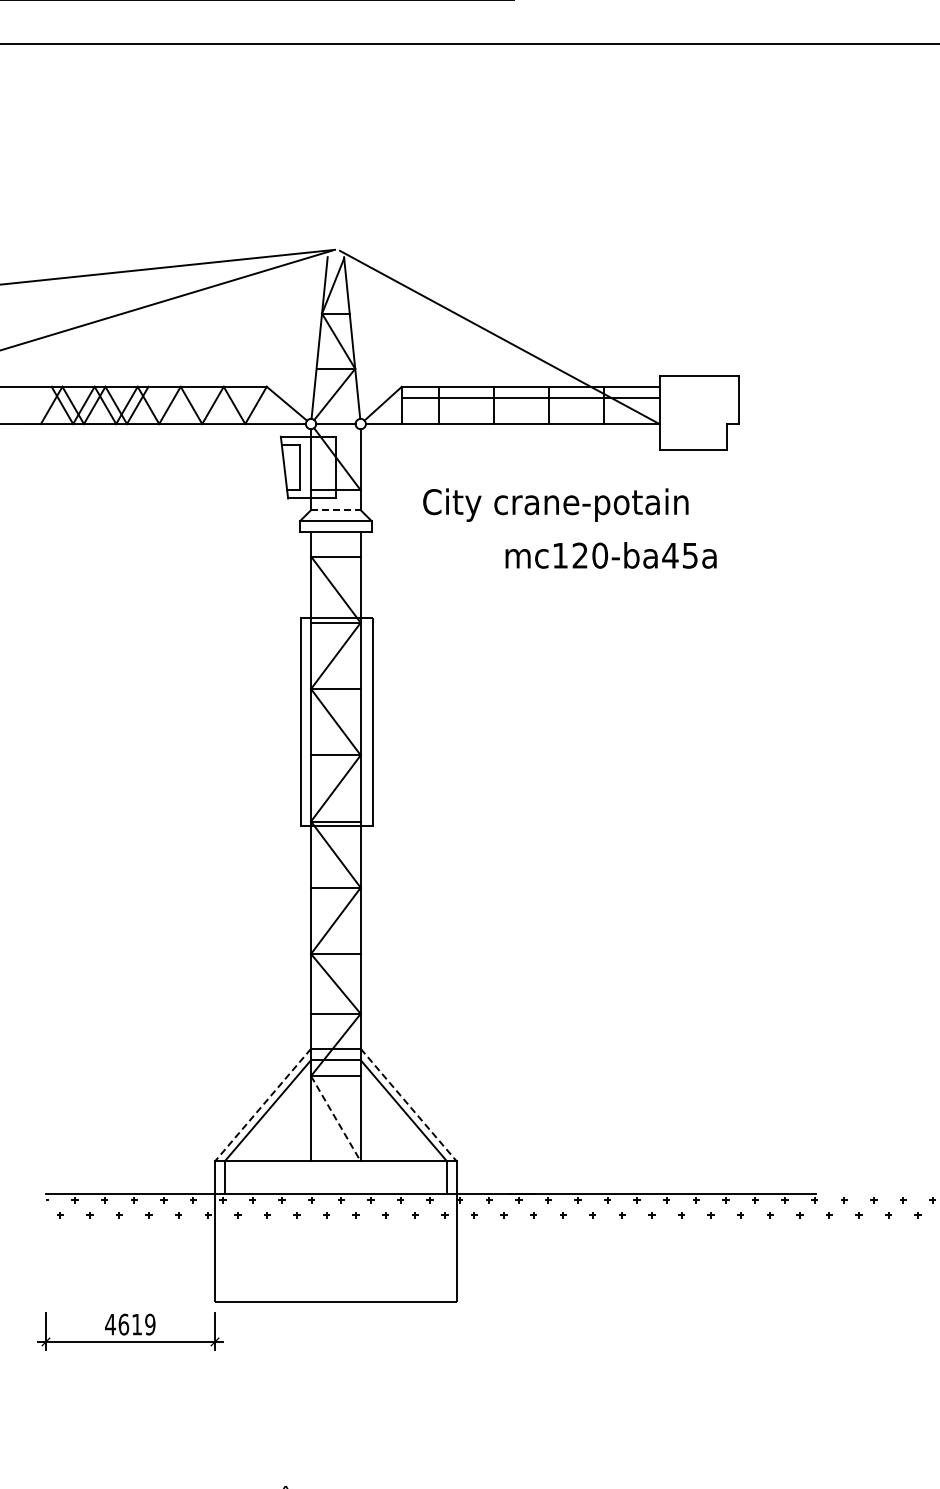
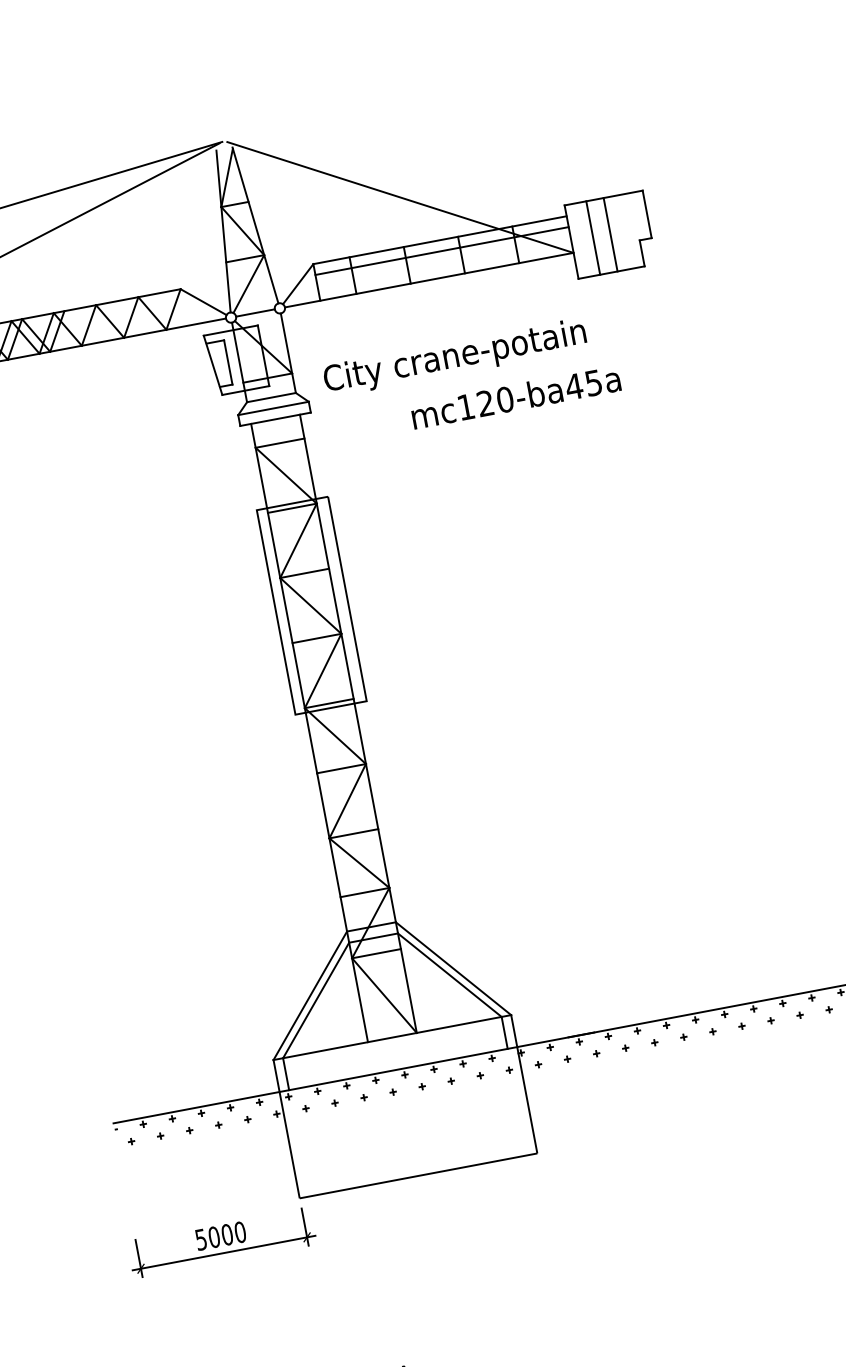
line: (681, 412) -> (592, 237), added
line: (699, 412) -> (610, 234), added
text: (555, 504) -> (454, 357), moved
line: (335, 510) -> (271, 398), dashed -> solid
text: (610, 555) -> (515, 397), moved
line: (262, 1105) -> (309, 996), dashed -> solid
line: (409, 1105) -> (454, 968), dashed -> solid
line: (336, 1119) -> (385, 996), dashed -> solid
text: (130, 1324) -> (220, 1235), 4619 -> 5000

